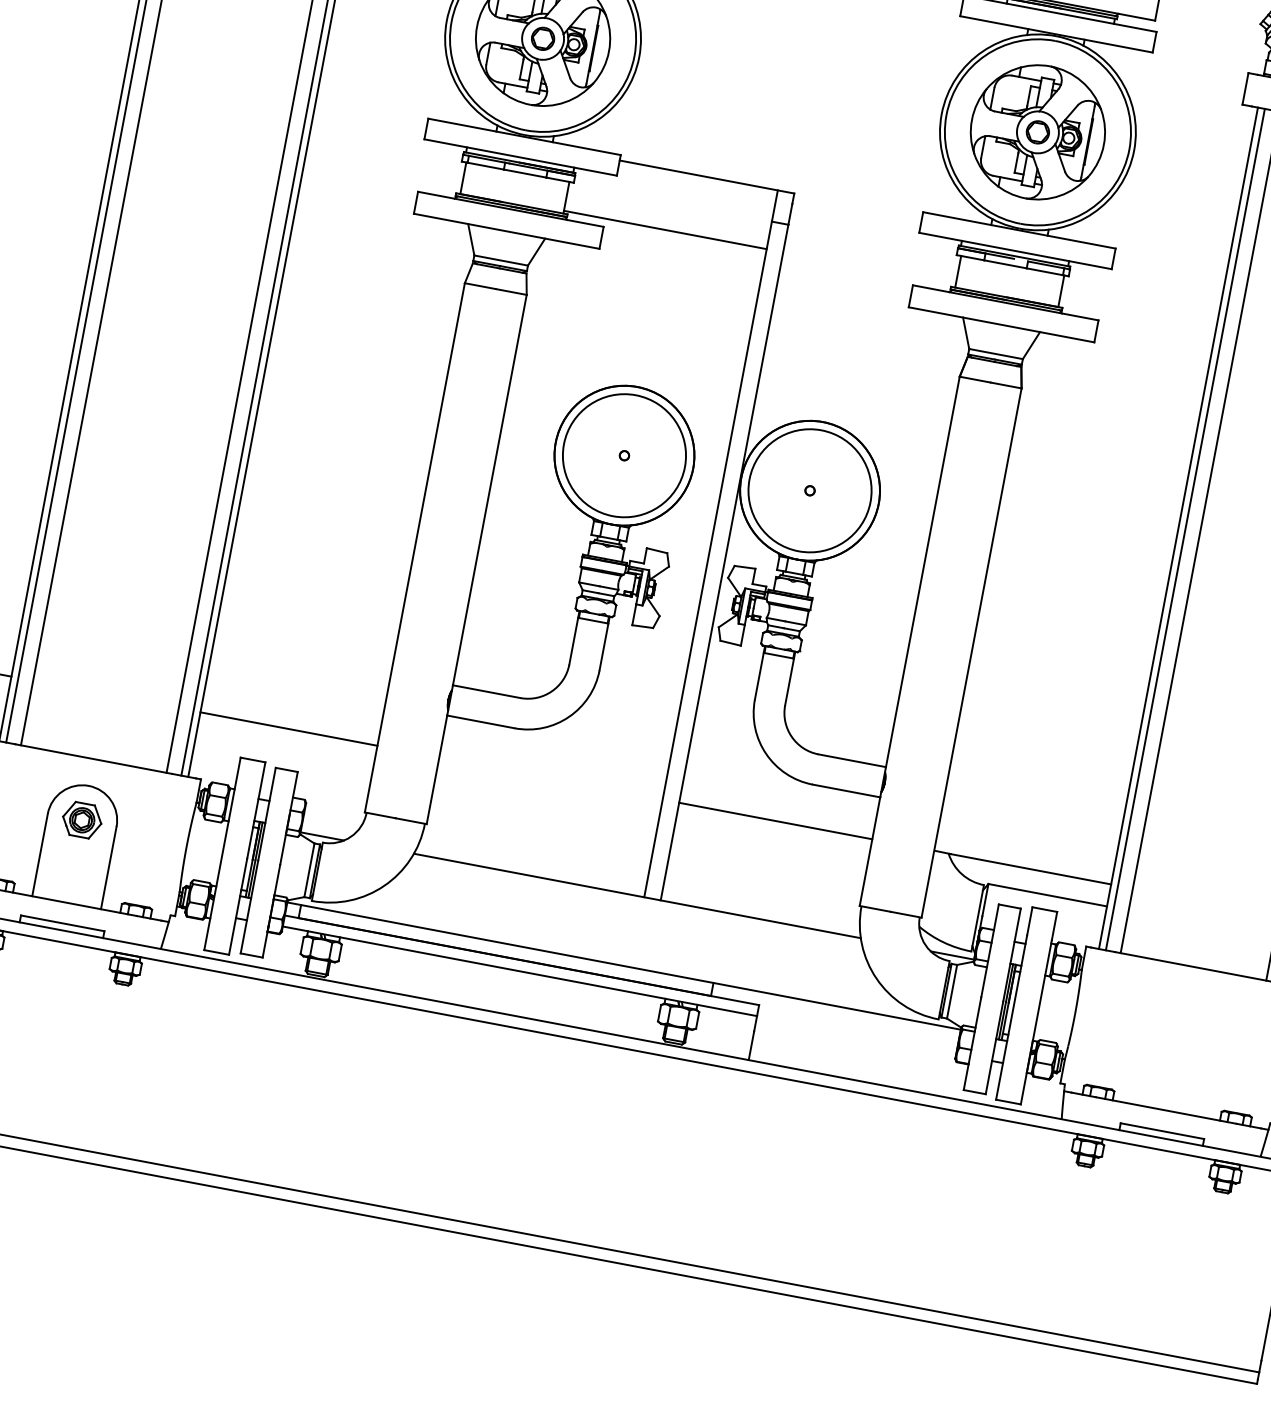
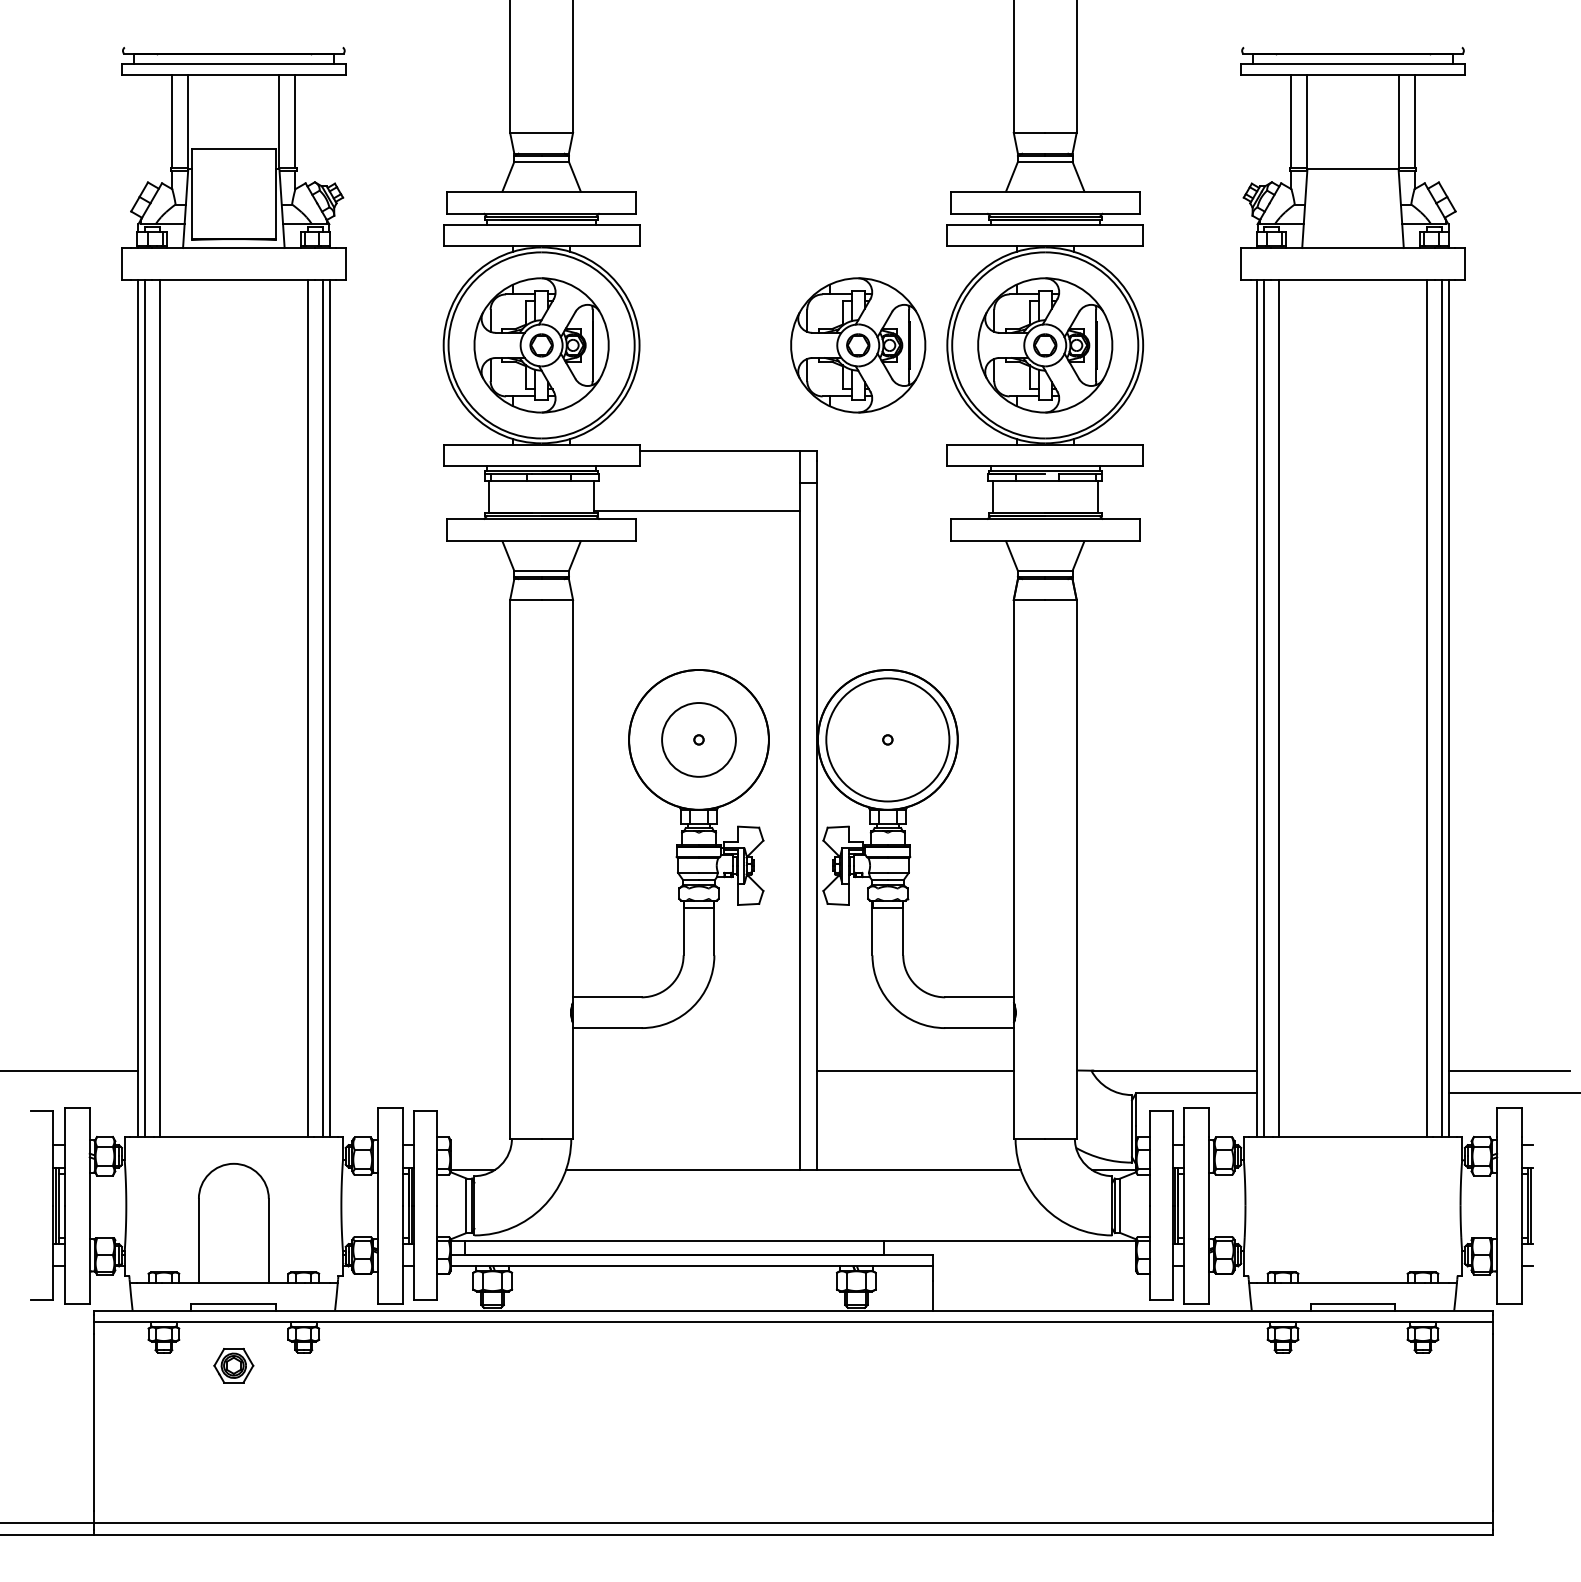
part: (854, 97) -> (858, 345), added
circle: (624, 455) -> (698, 739), size x0.6
line: (289, 728) -> (420, 1070), removed
part: (81, 819) -> (233, 1365), moved

